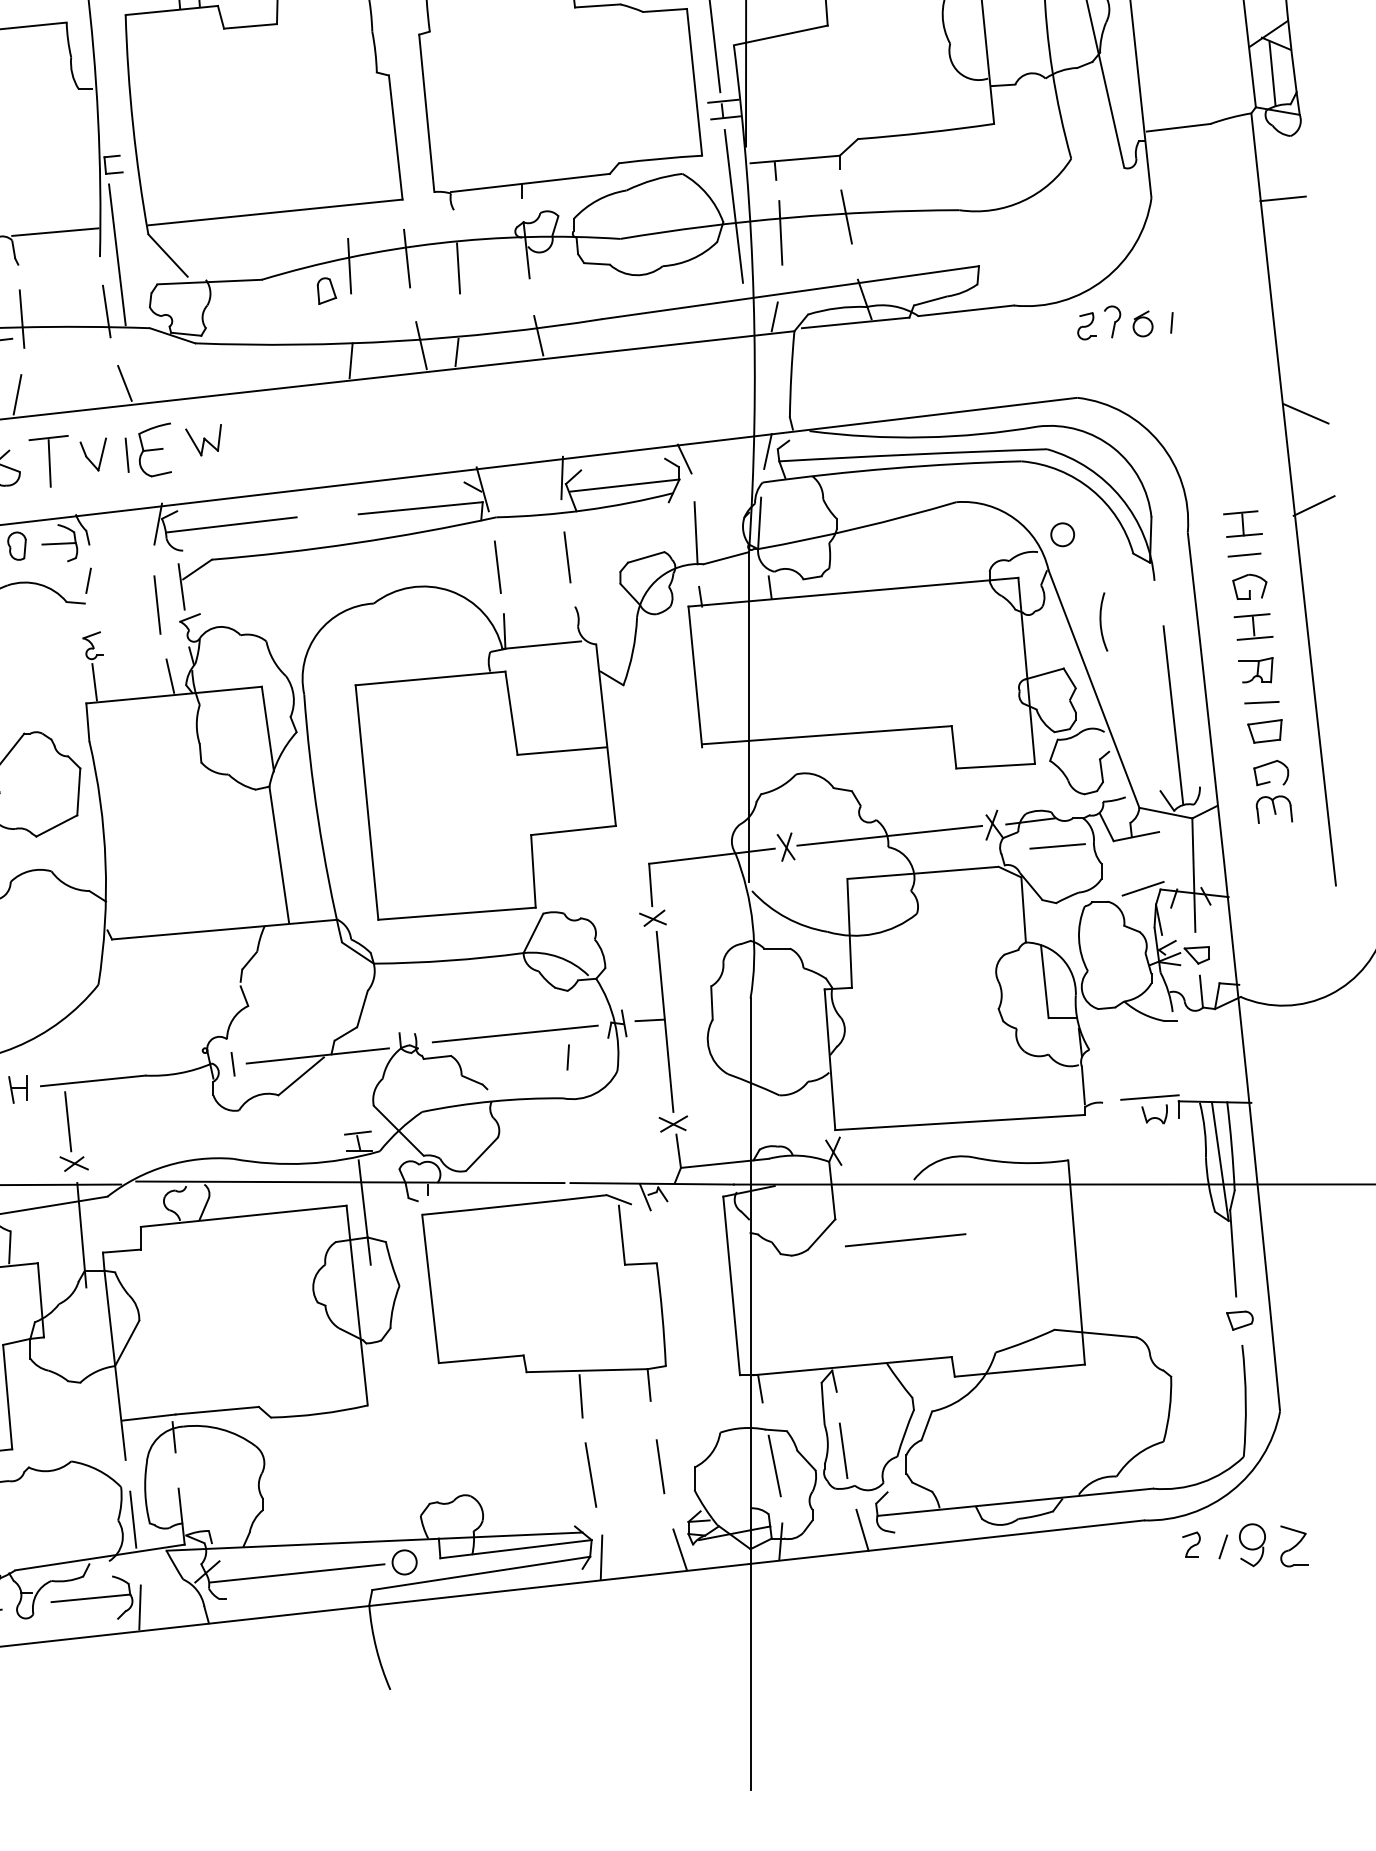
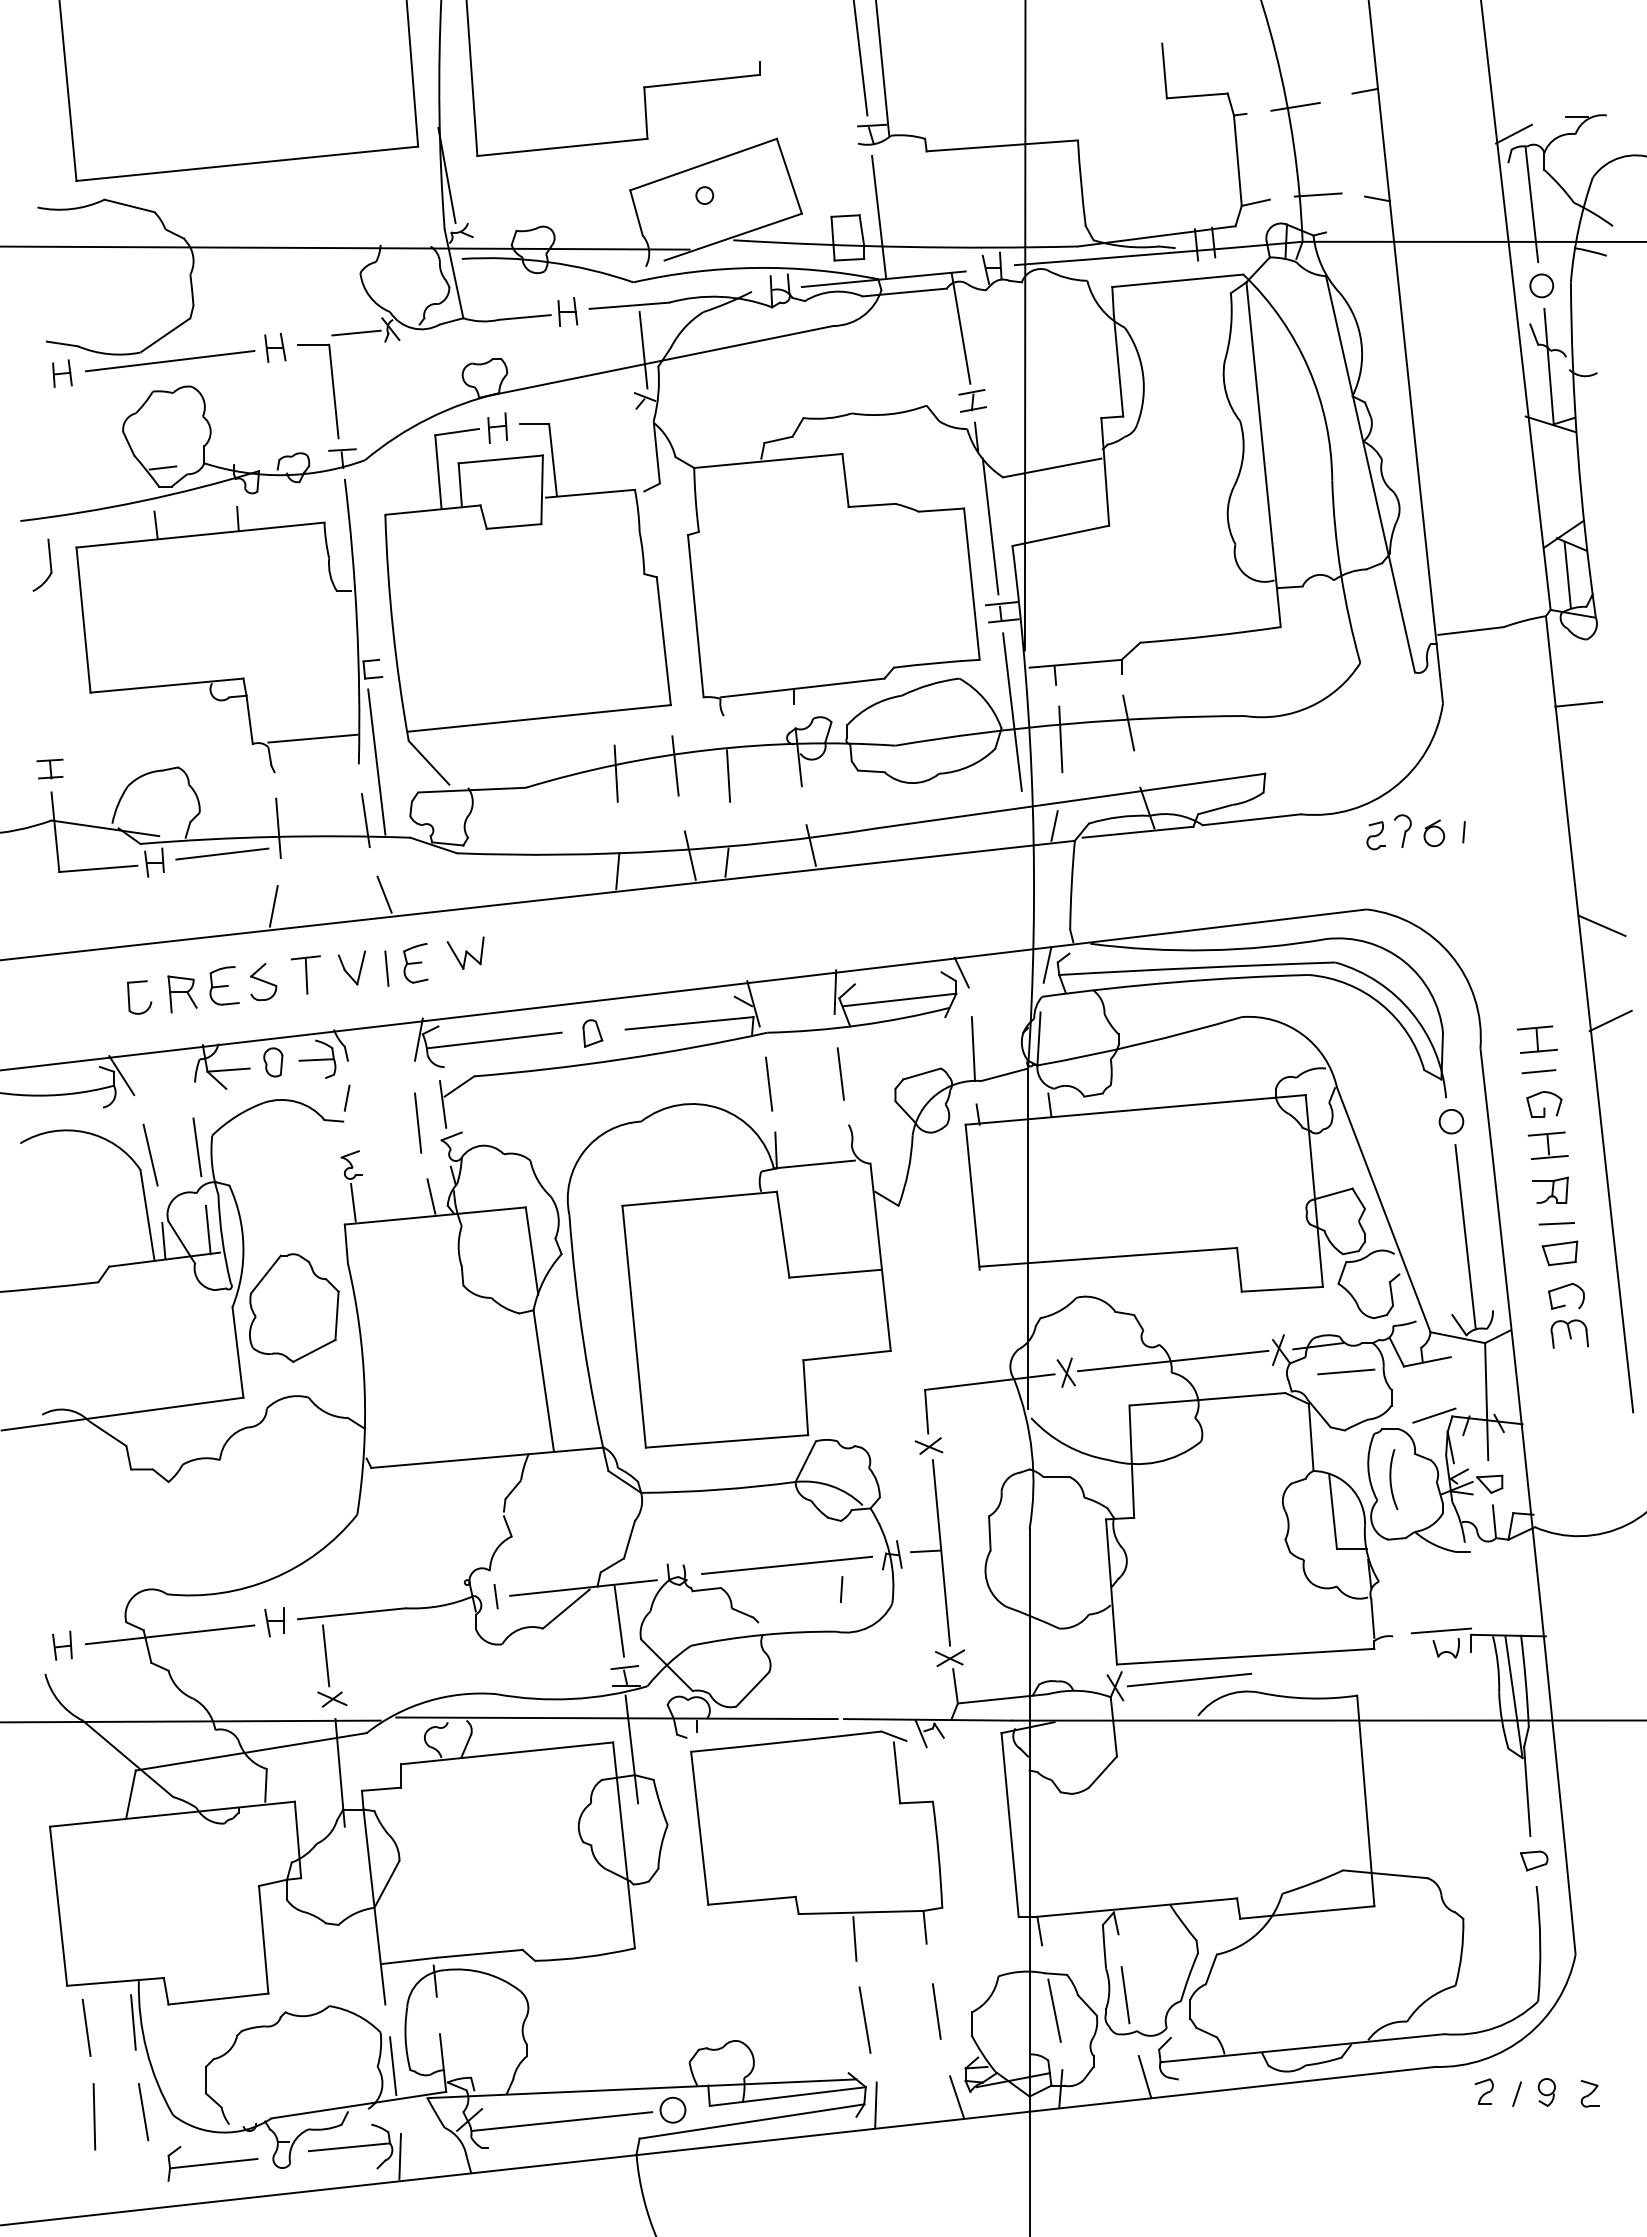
part: (326, 291) -> (592, 1033), moved
part: (154, 450) -> (415, 963), size x0.71
part: (48, 460) -> (305, 974), size x0.71
circle: (1062, 534) -> (1451, 1121), moved
arc: (1101, 621) -> (1391, 1479), moved
line: (352, 1088) -> (619, 1621), added
line: (905, 1239) -> (1189, 1679), moved
part: (1251, 1545) -> (1546, 2092), size x0.62
part: (1293, 1546) -> (1589, 2093), size x0.62

